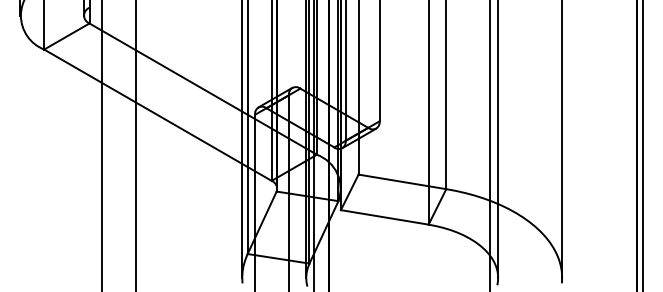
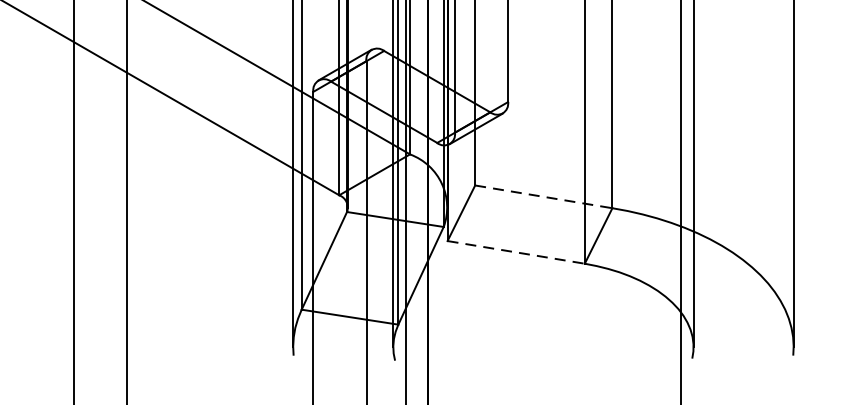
line: (402, 181) -> (543, 196), solid -> dashed
line: (385, 217) -> (517, 252), solid -> dashed

